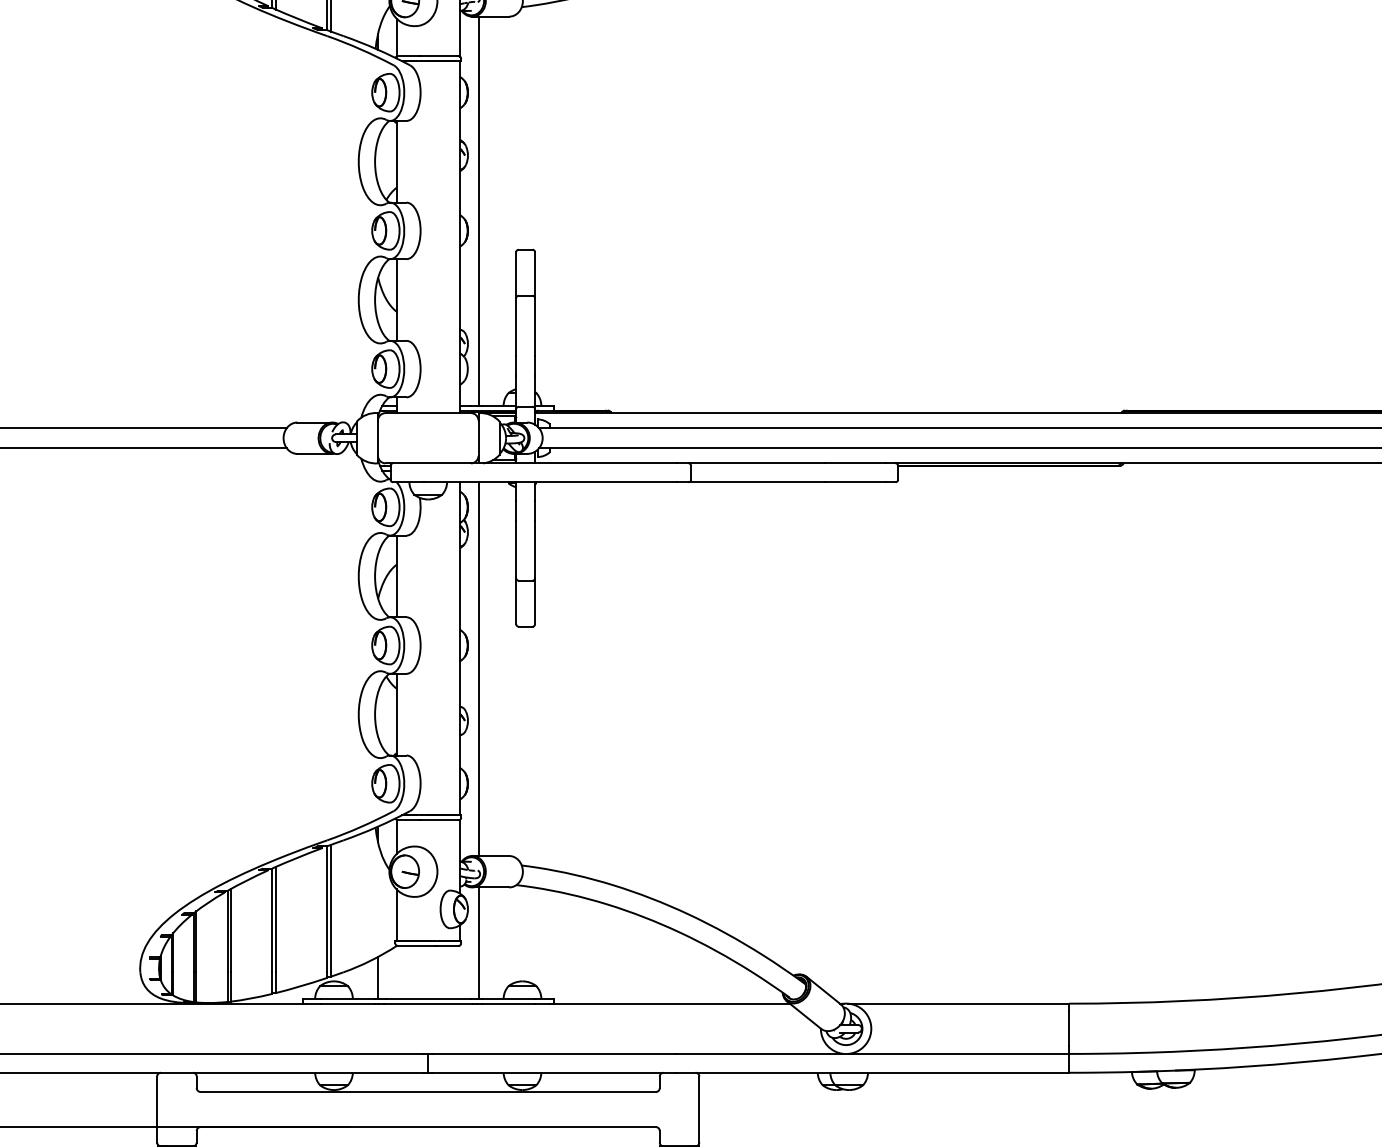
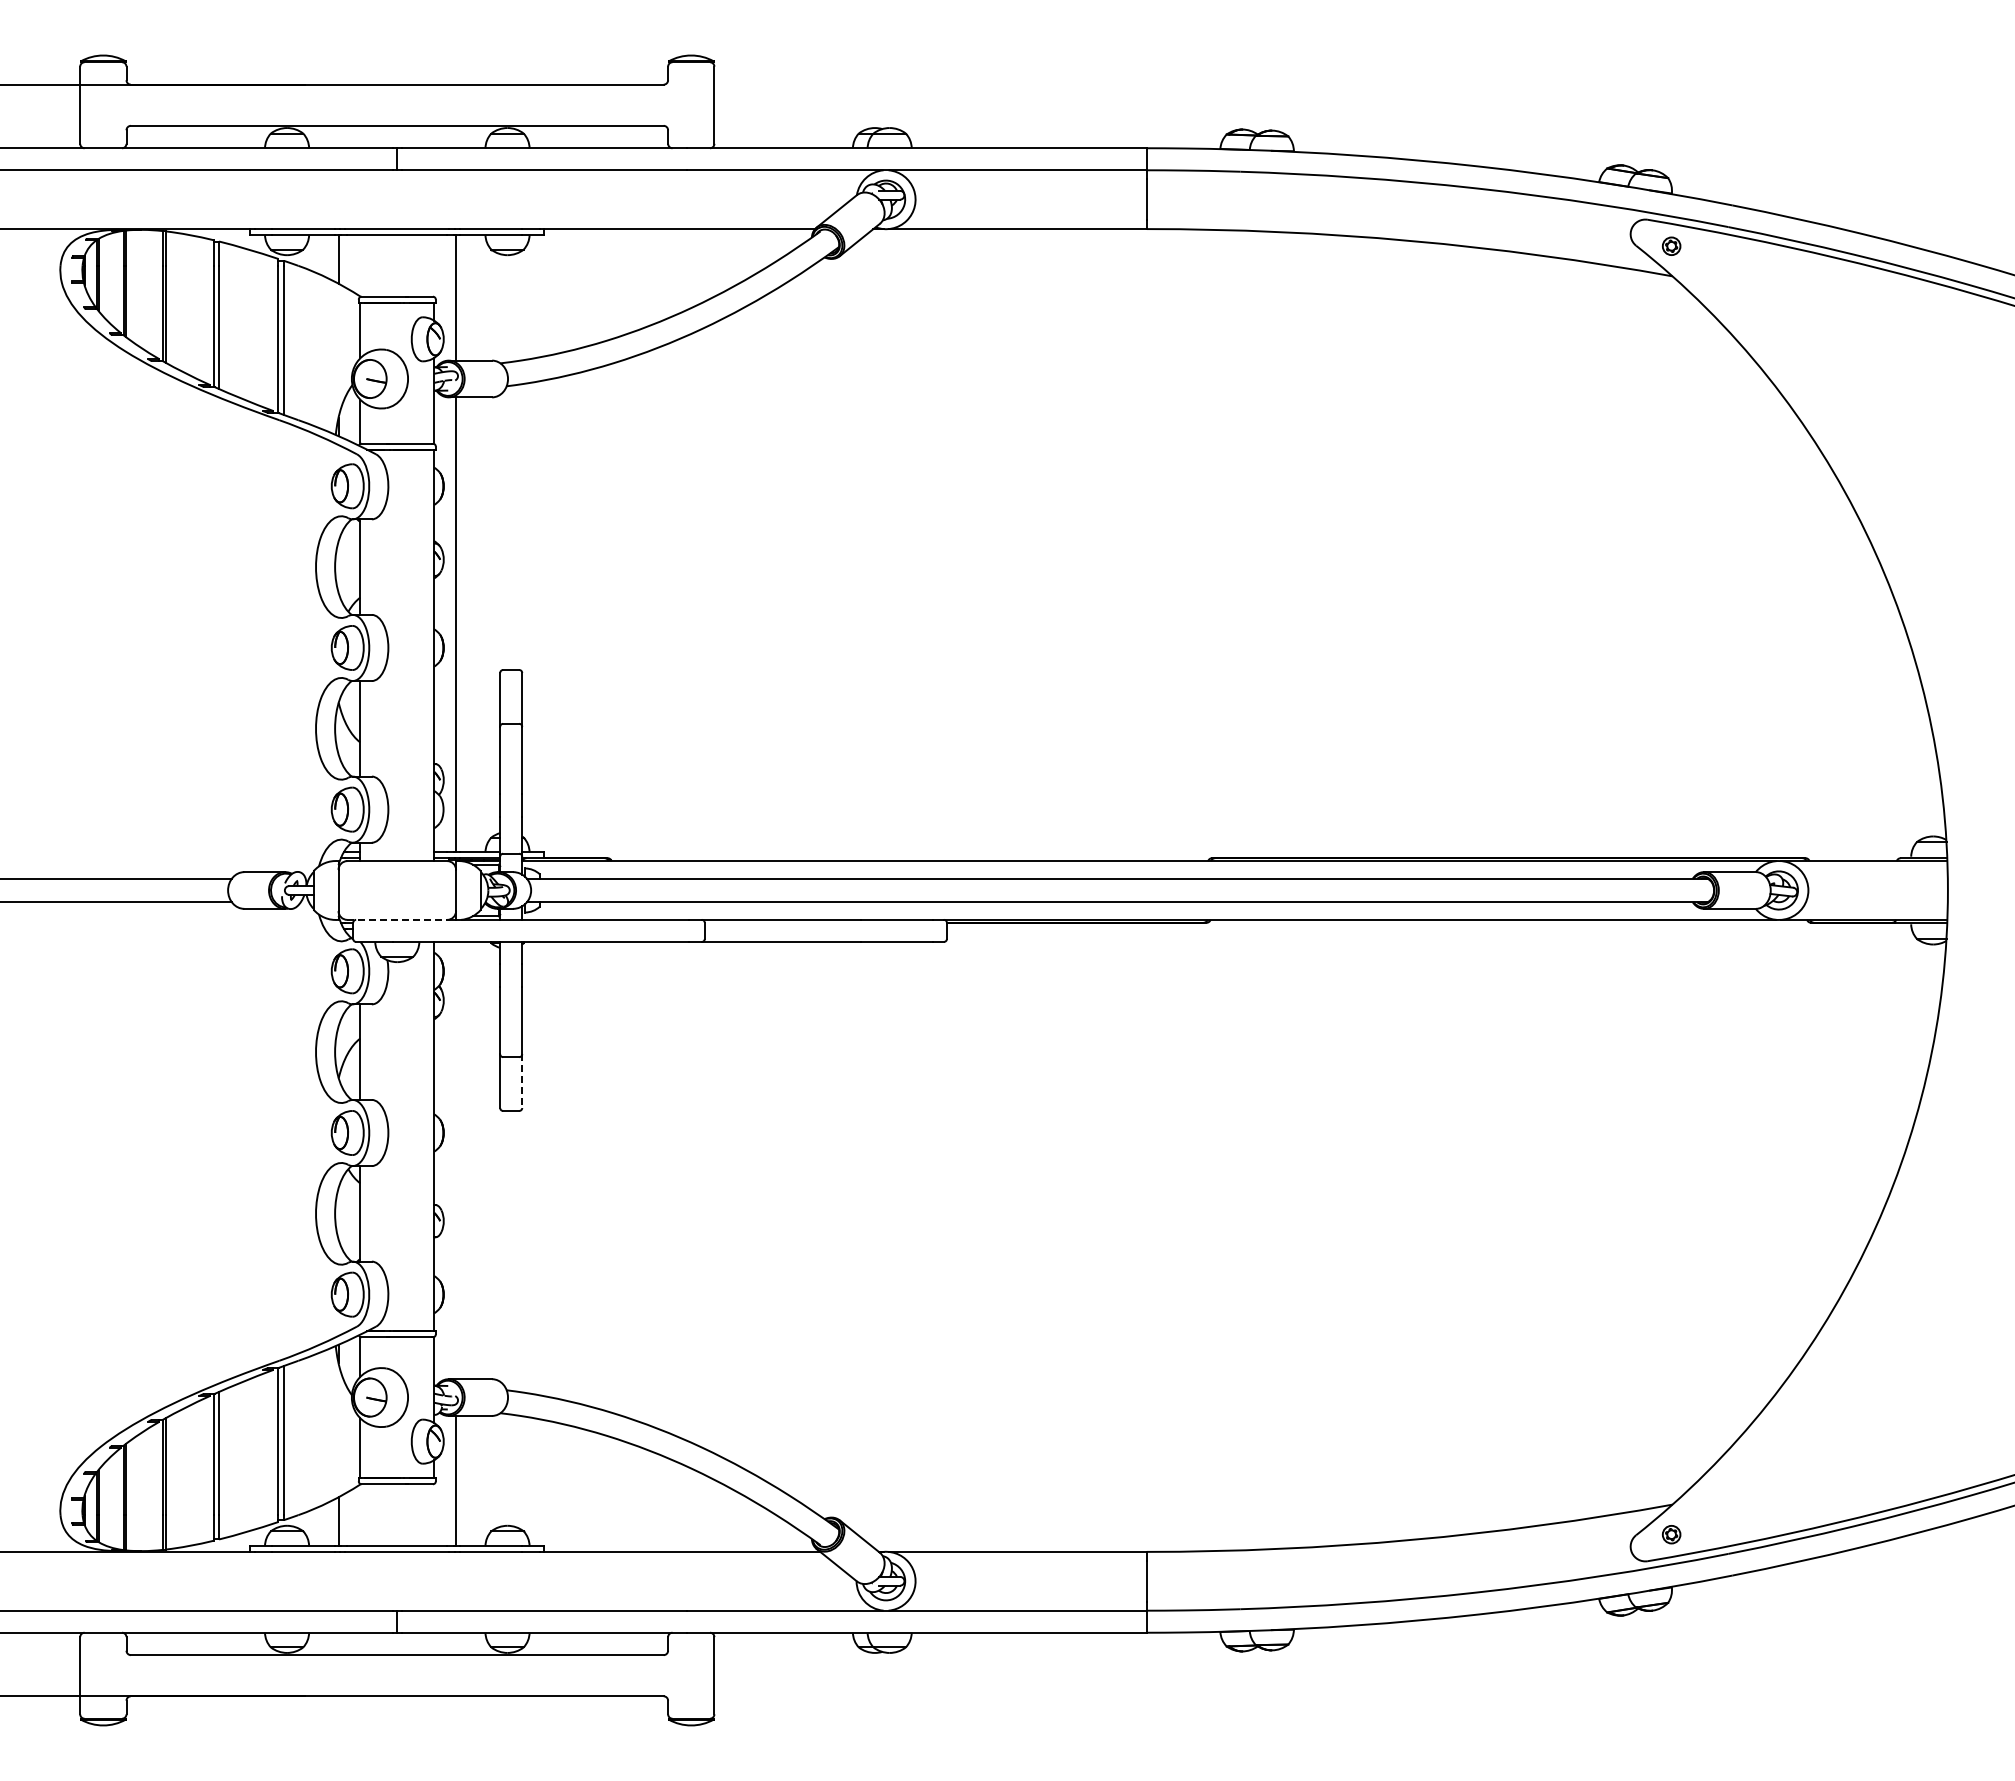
line: (428, 463) -> (397, 919), solid -> dashed
line: (535, 601) -> (522, 1081), solid -> dashed
line: (478, 669) -> (456, 1160), removed

